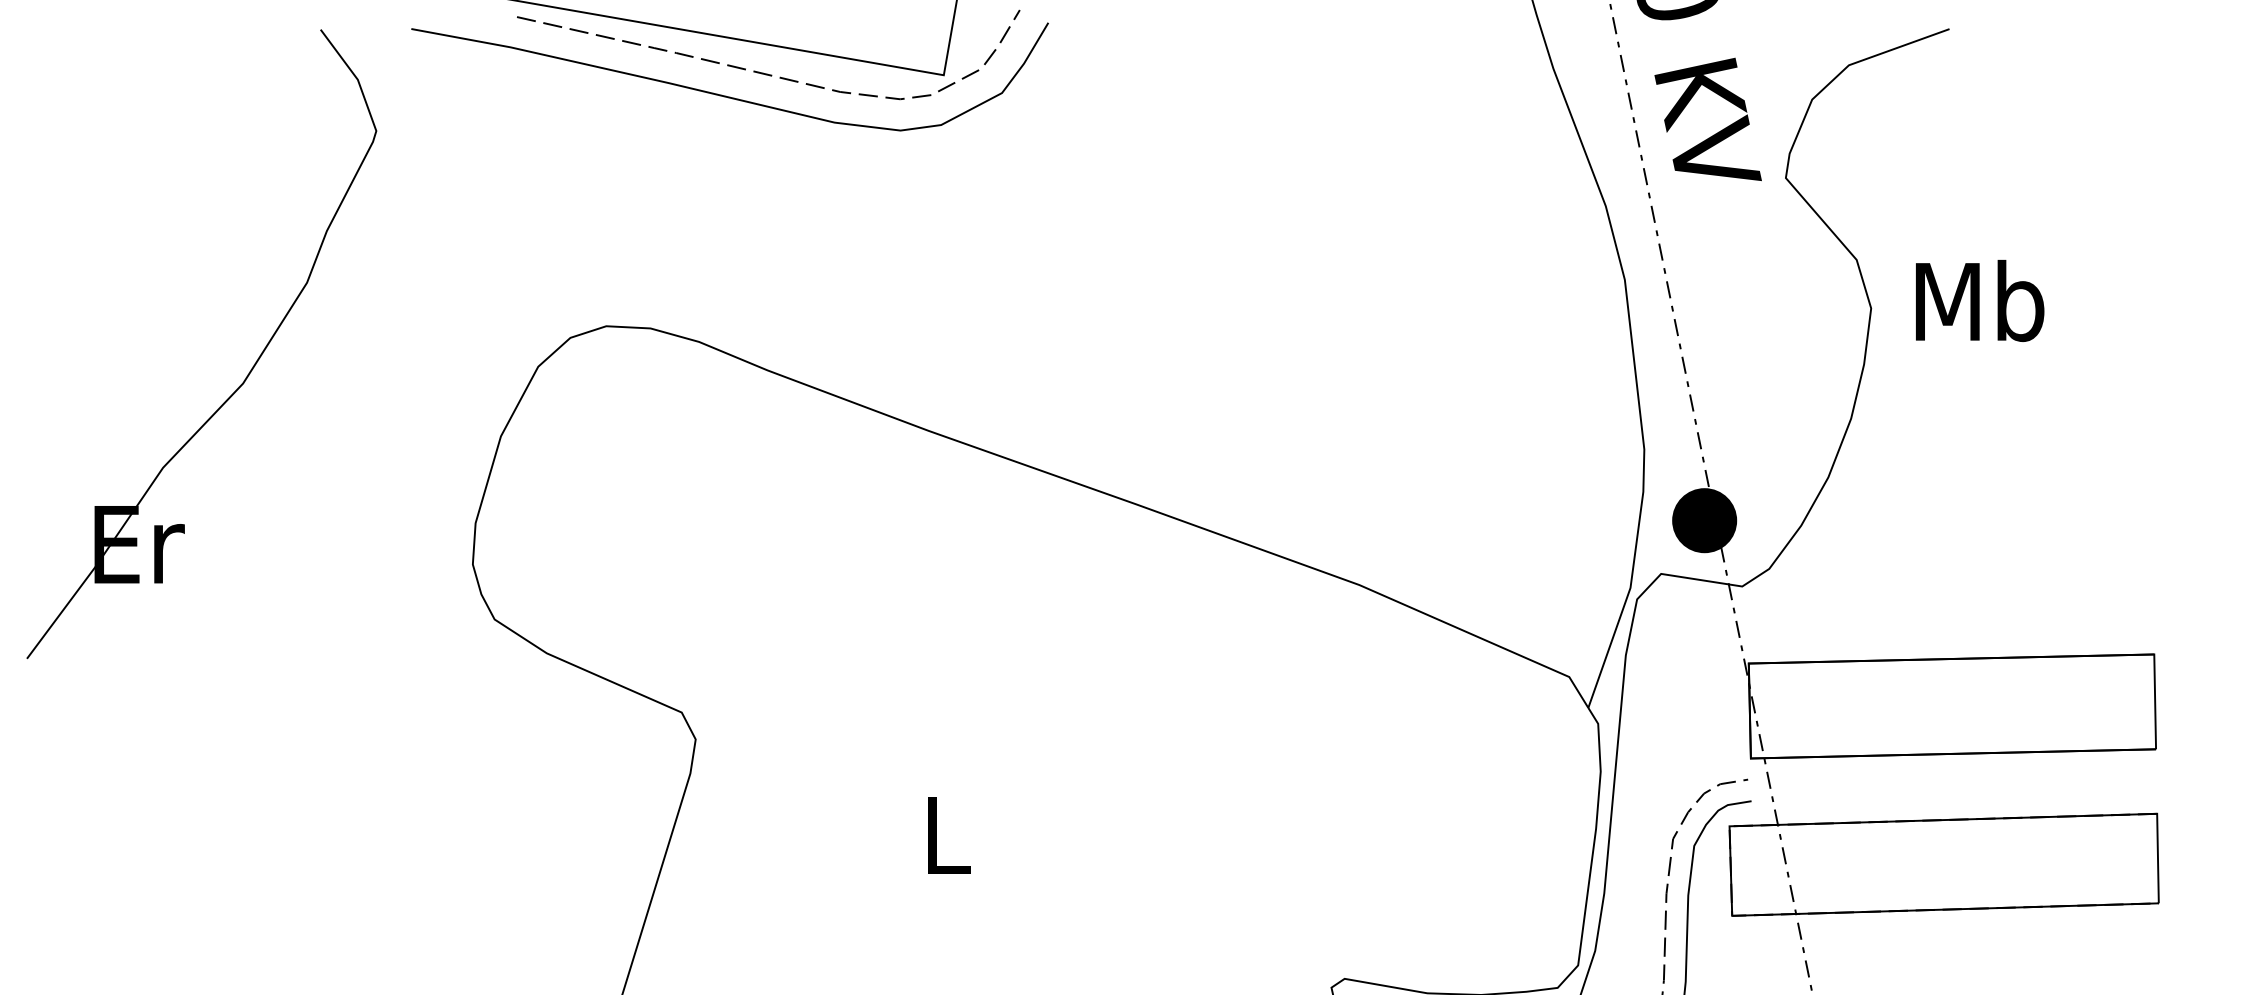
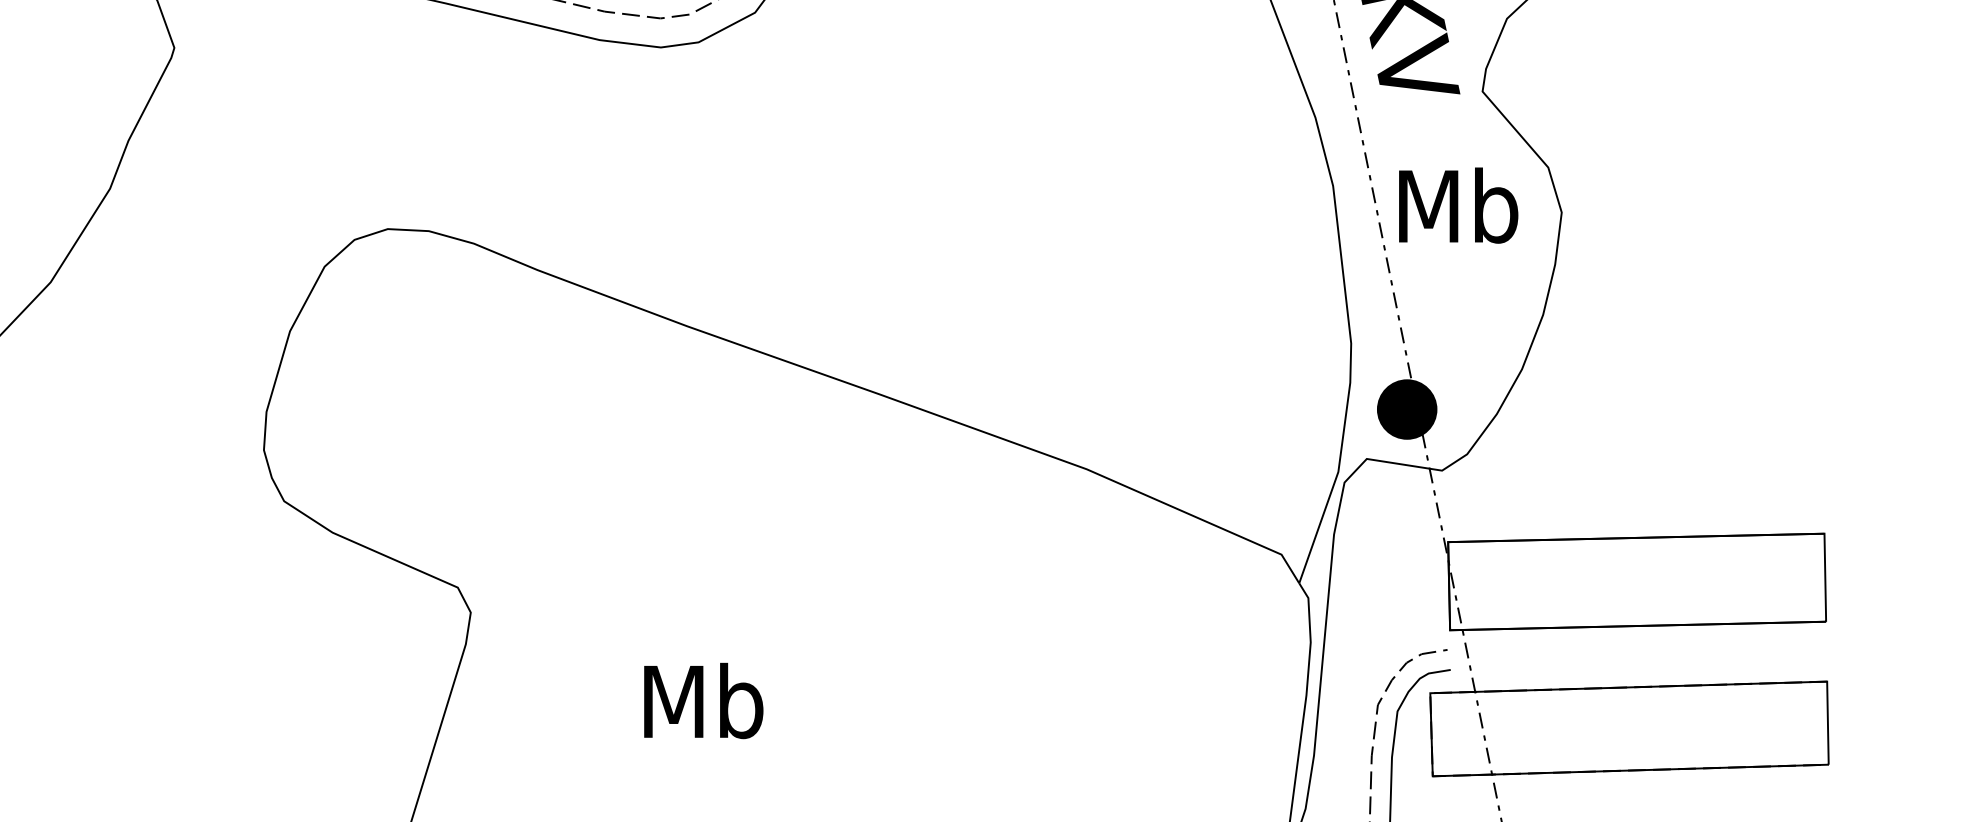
text: (1980, 300) -> (1459, 205), moved
text: (946, 834) -> (703, 700), L -> Mb

